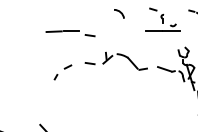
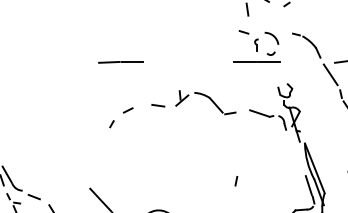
arc: (119, 12) -> (272, 36), moved
line: (90, 35) -> (158, 67), removed
line: (147, 119) -> (236, 181), added

